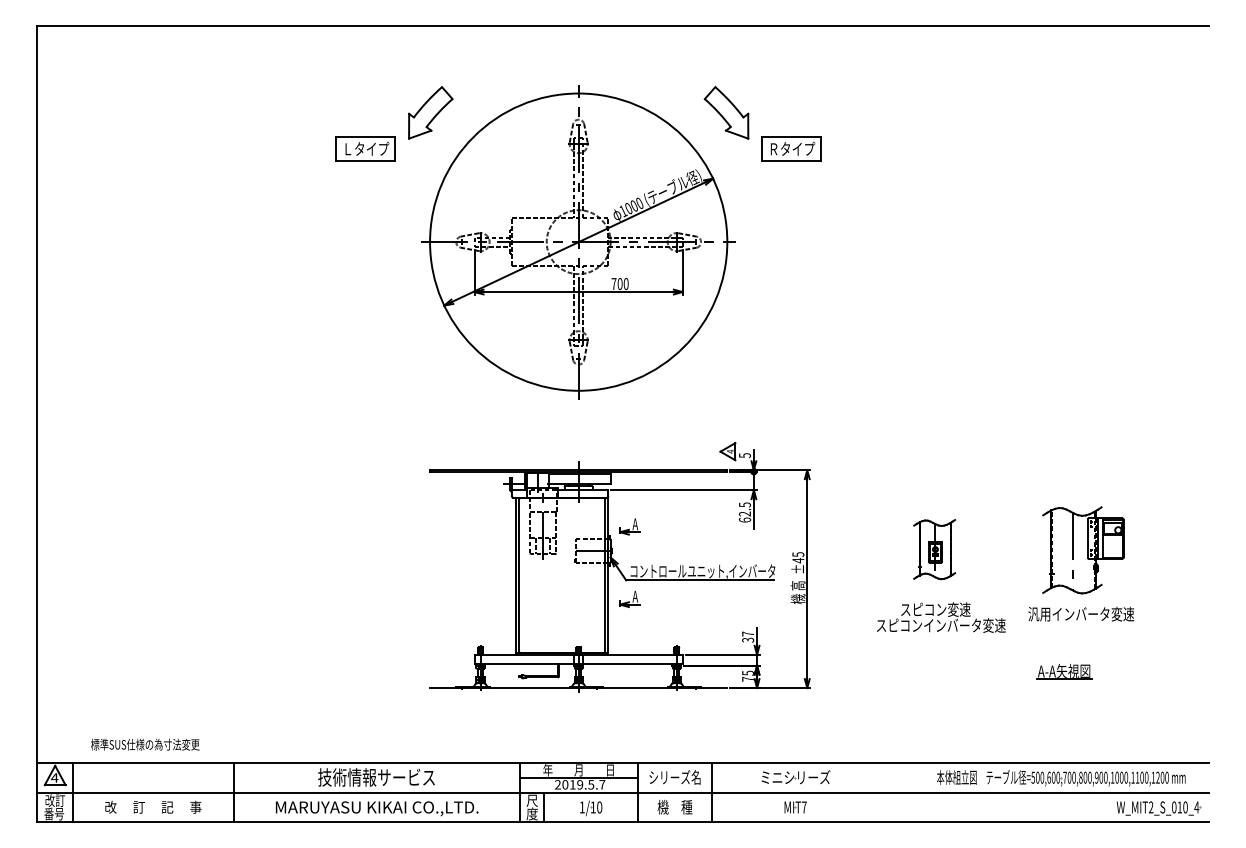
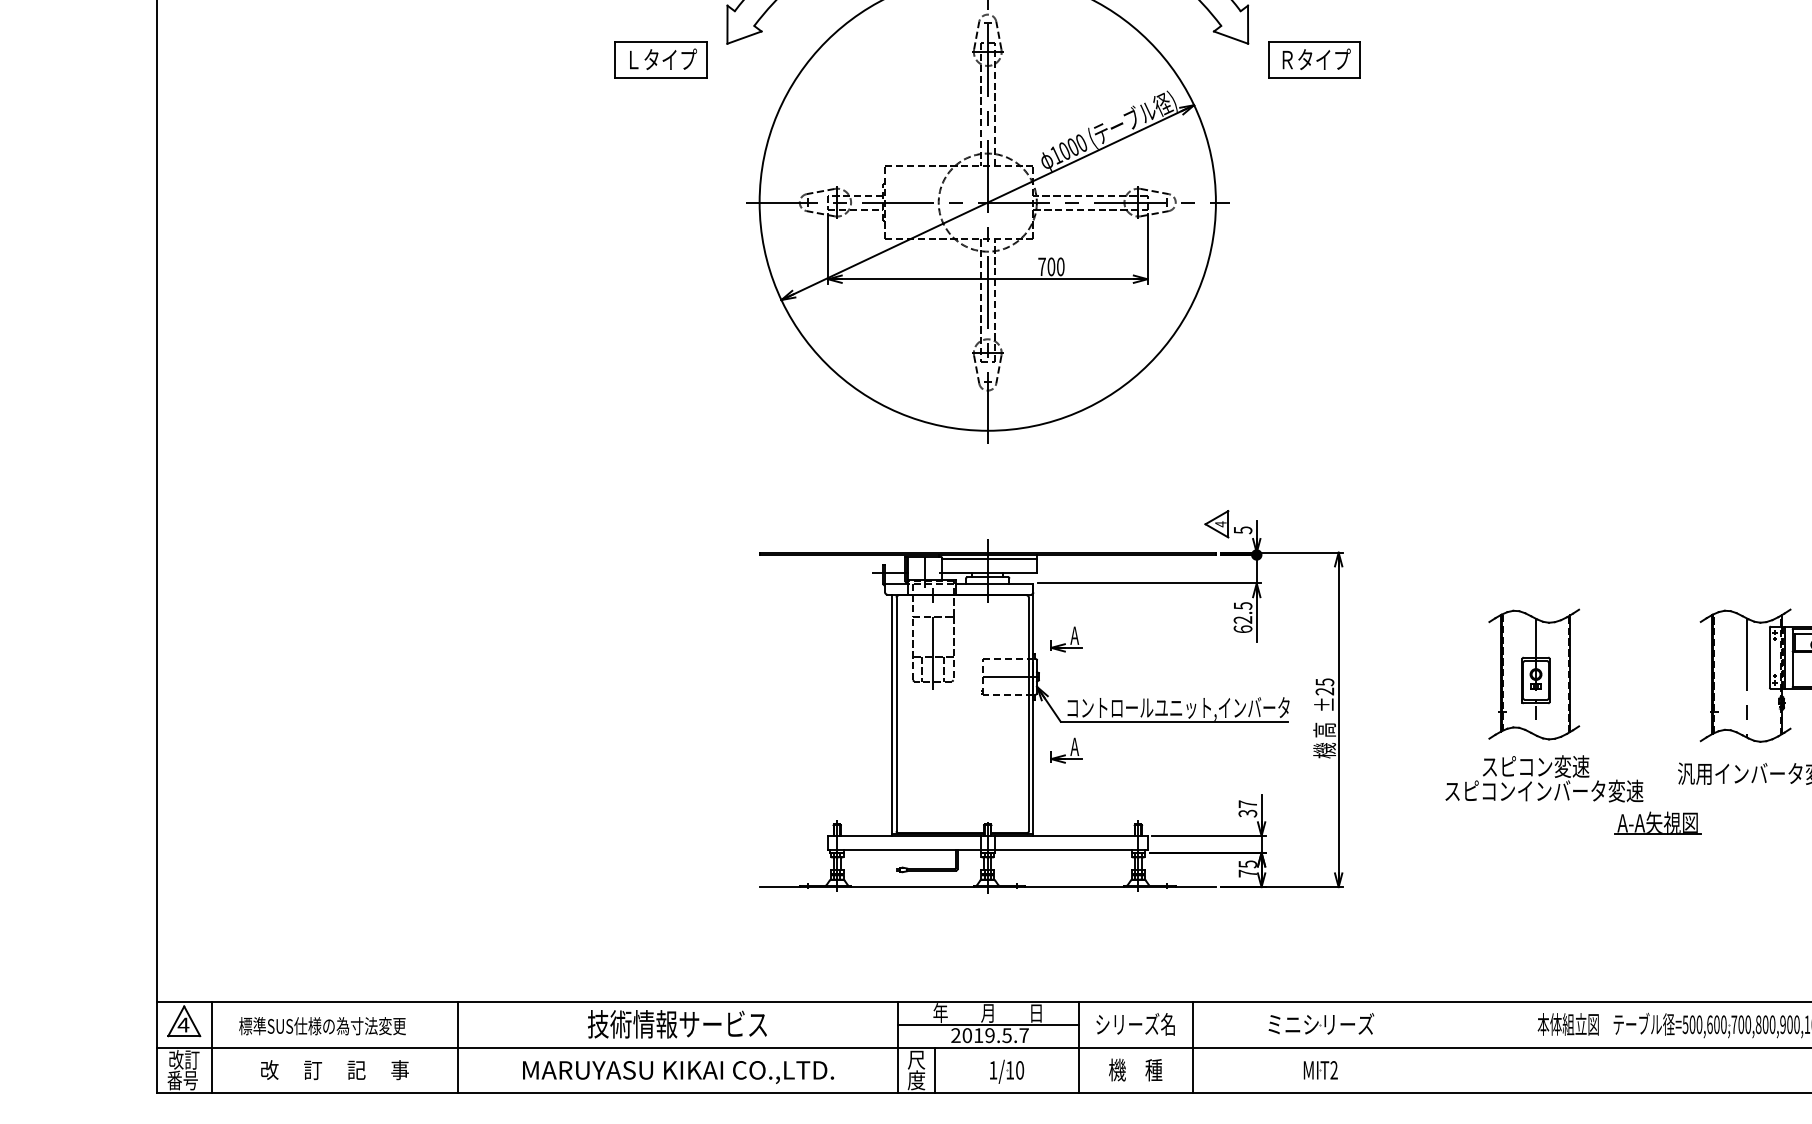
part: (934, 549) -> (1533, 674), size x1.43
text: (798, 560) -> (1325, 691), ±45 -> ±25
part: (1064, 671) -> (1658, 823), moved
text: (145, 744) -> (322, 1025), moved
text: (804, 807) -> (1334, 1070), MIT7 -> MIT2

